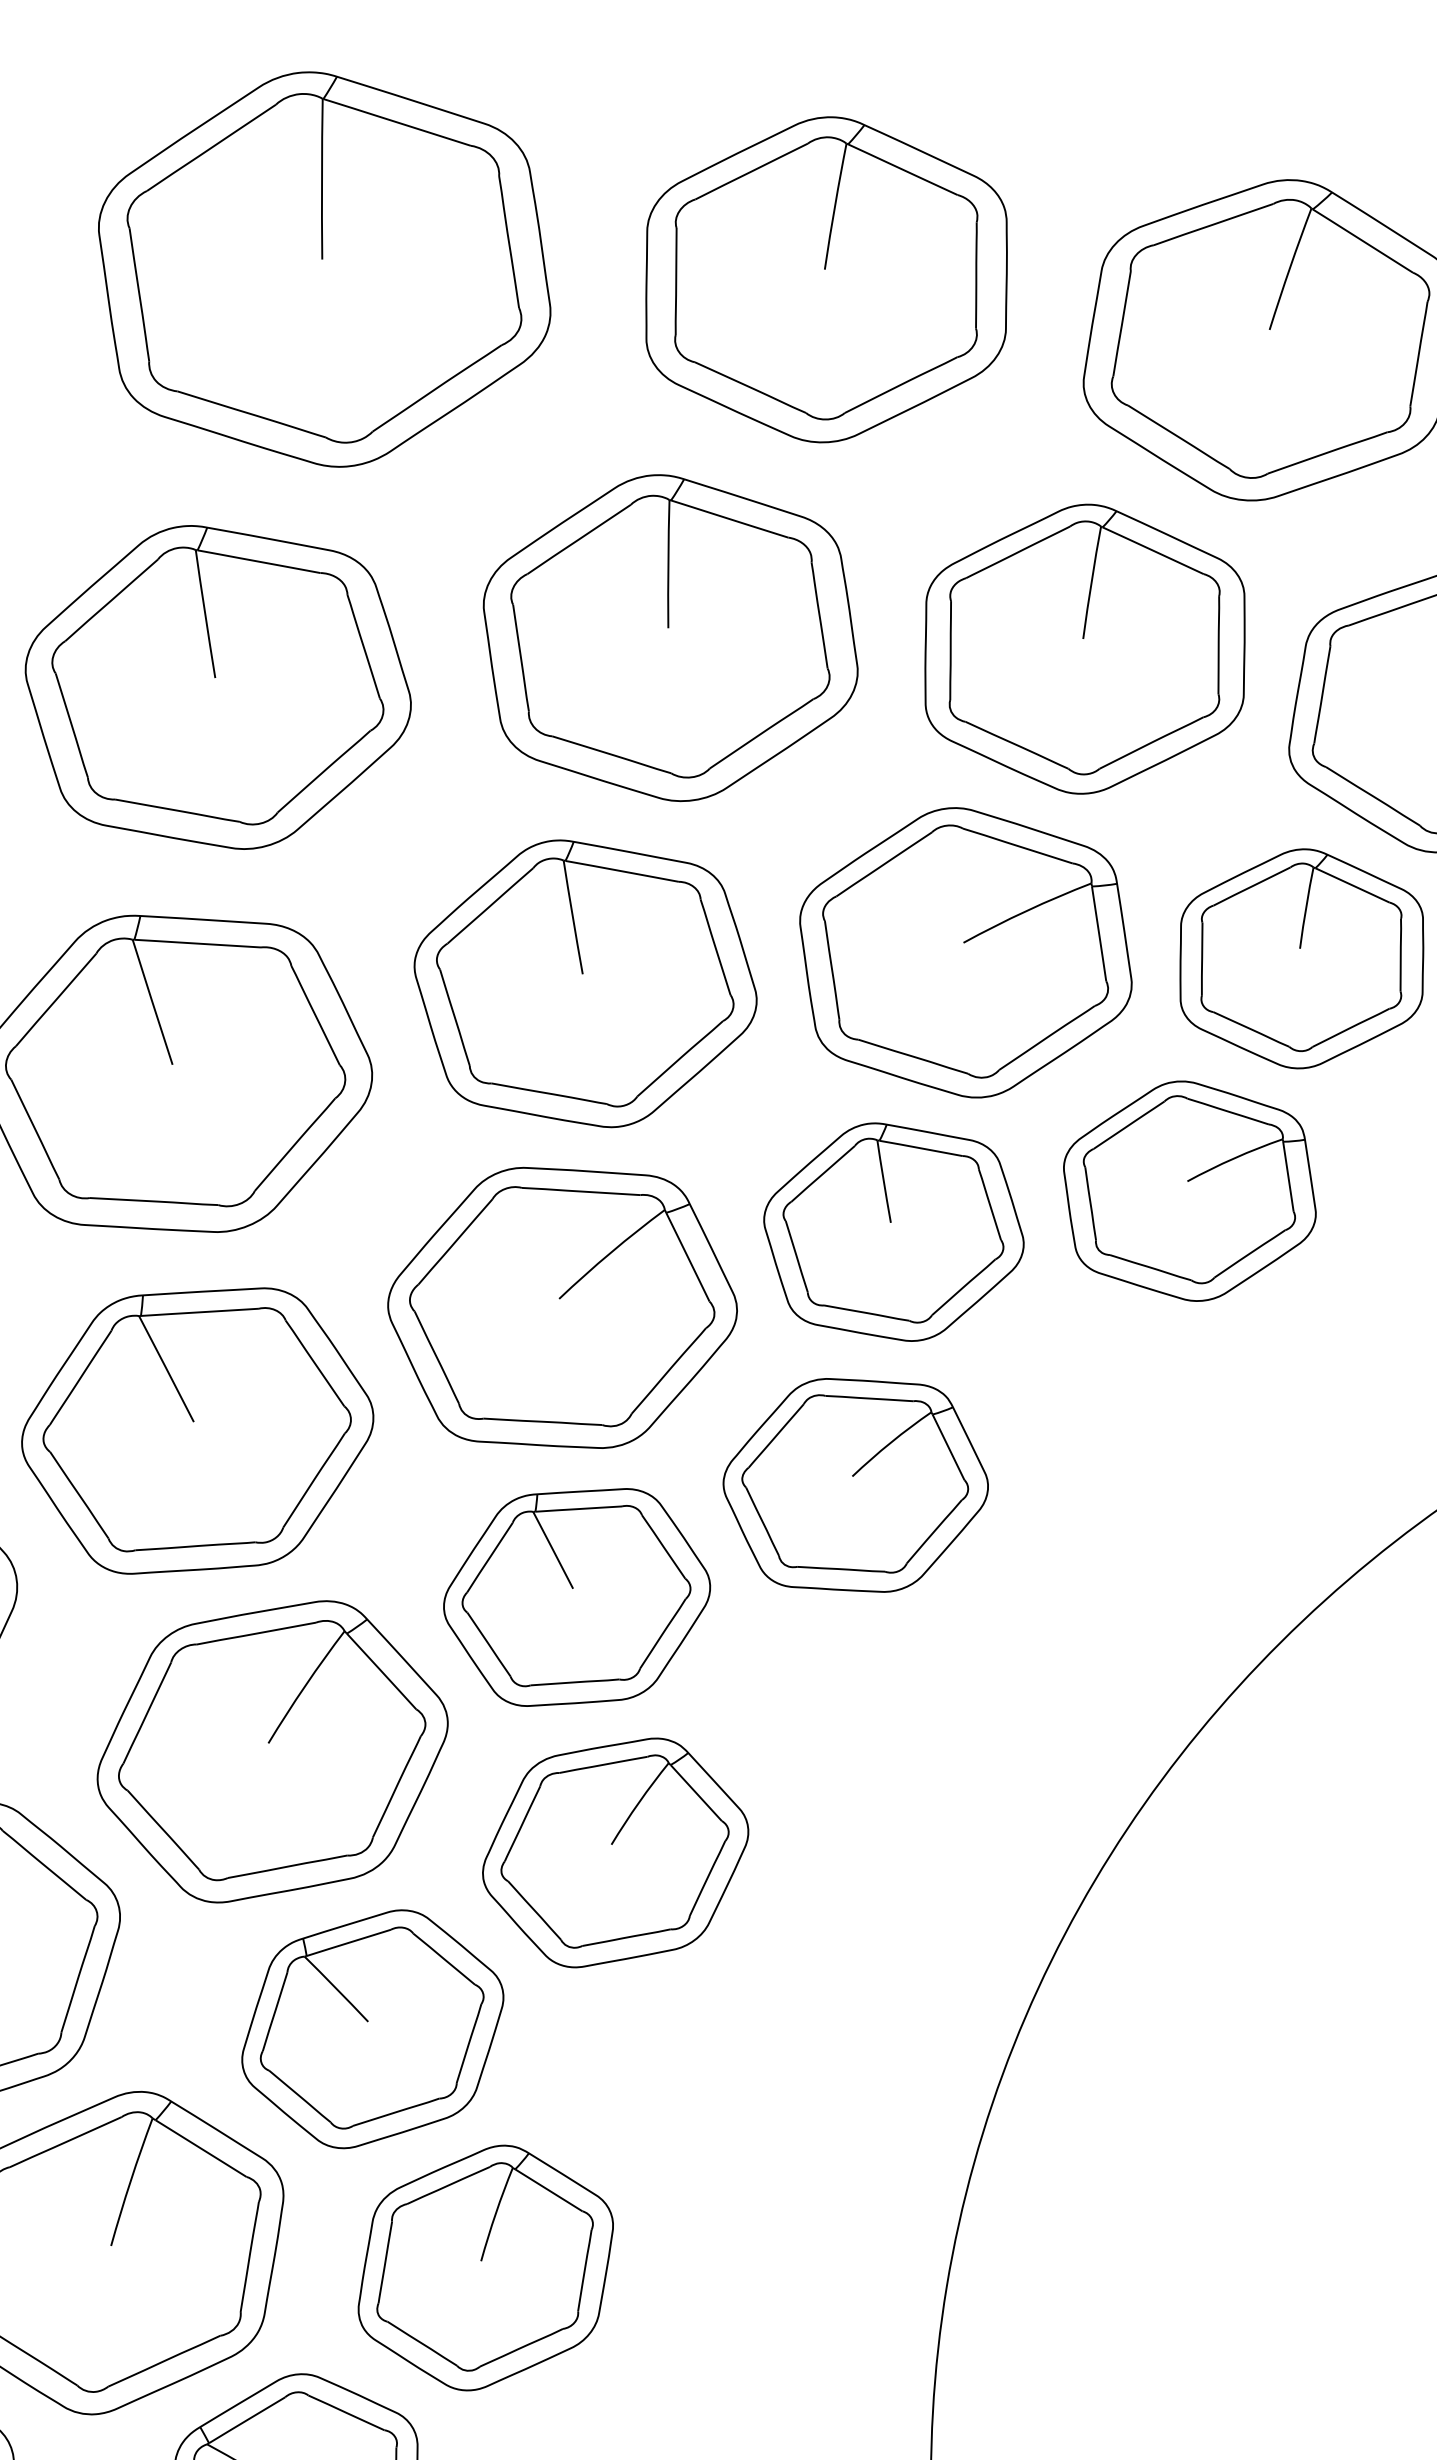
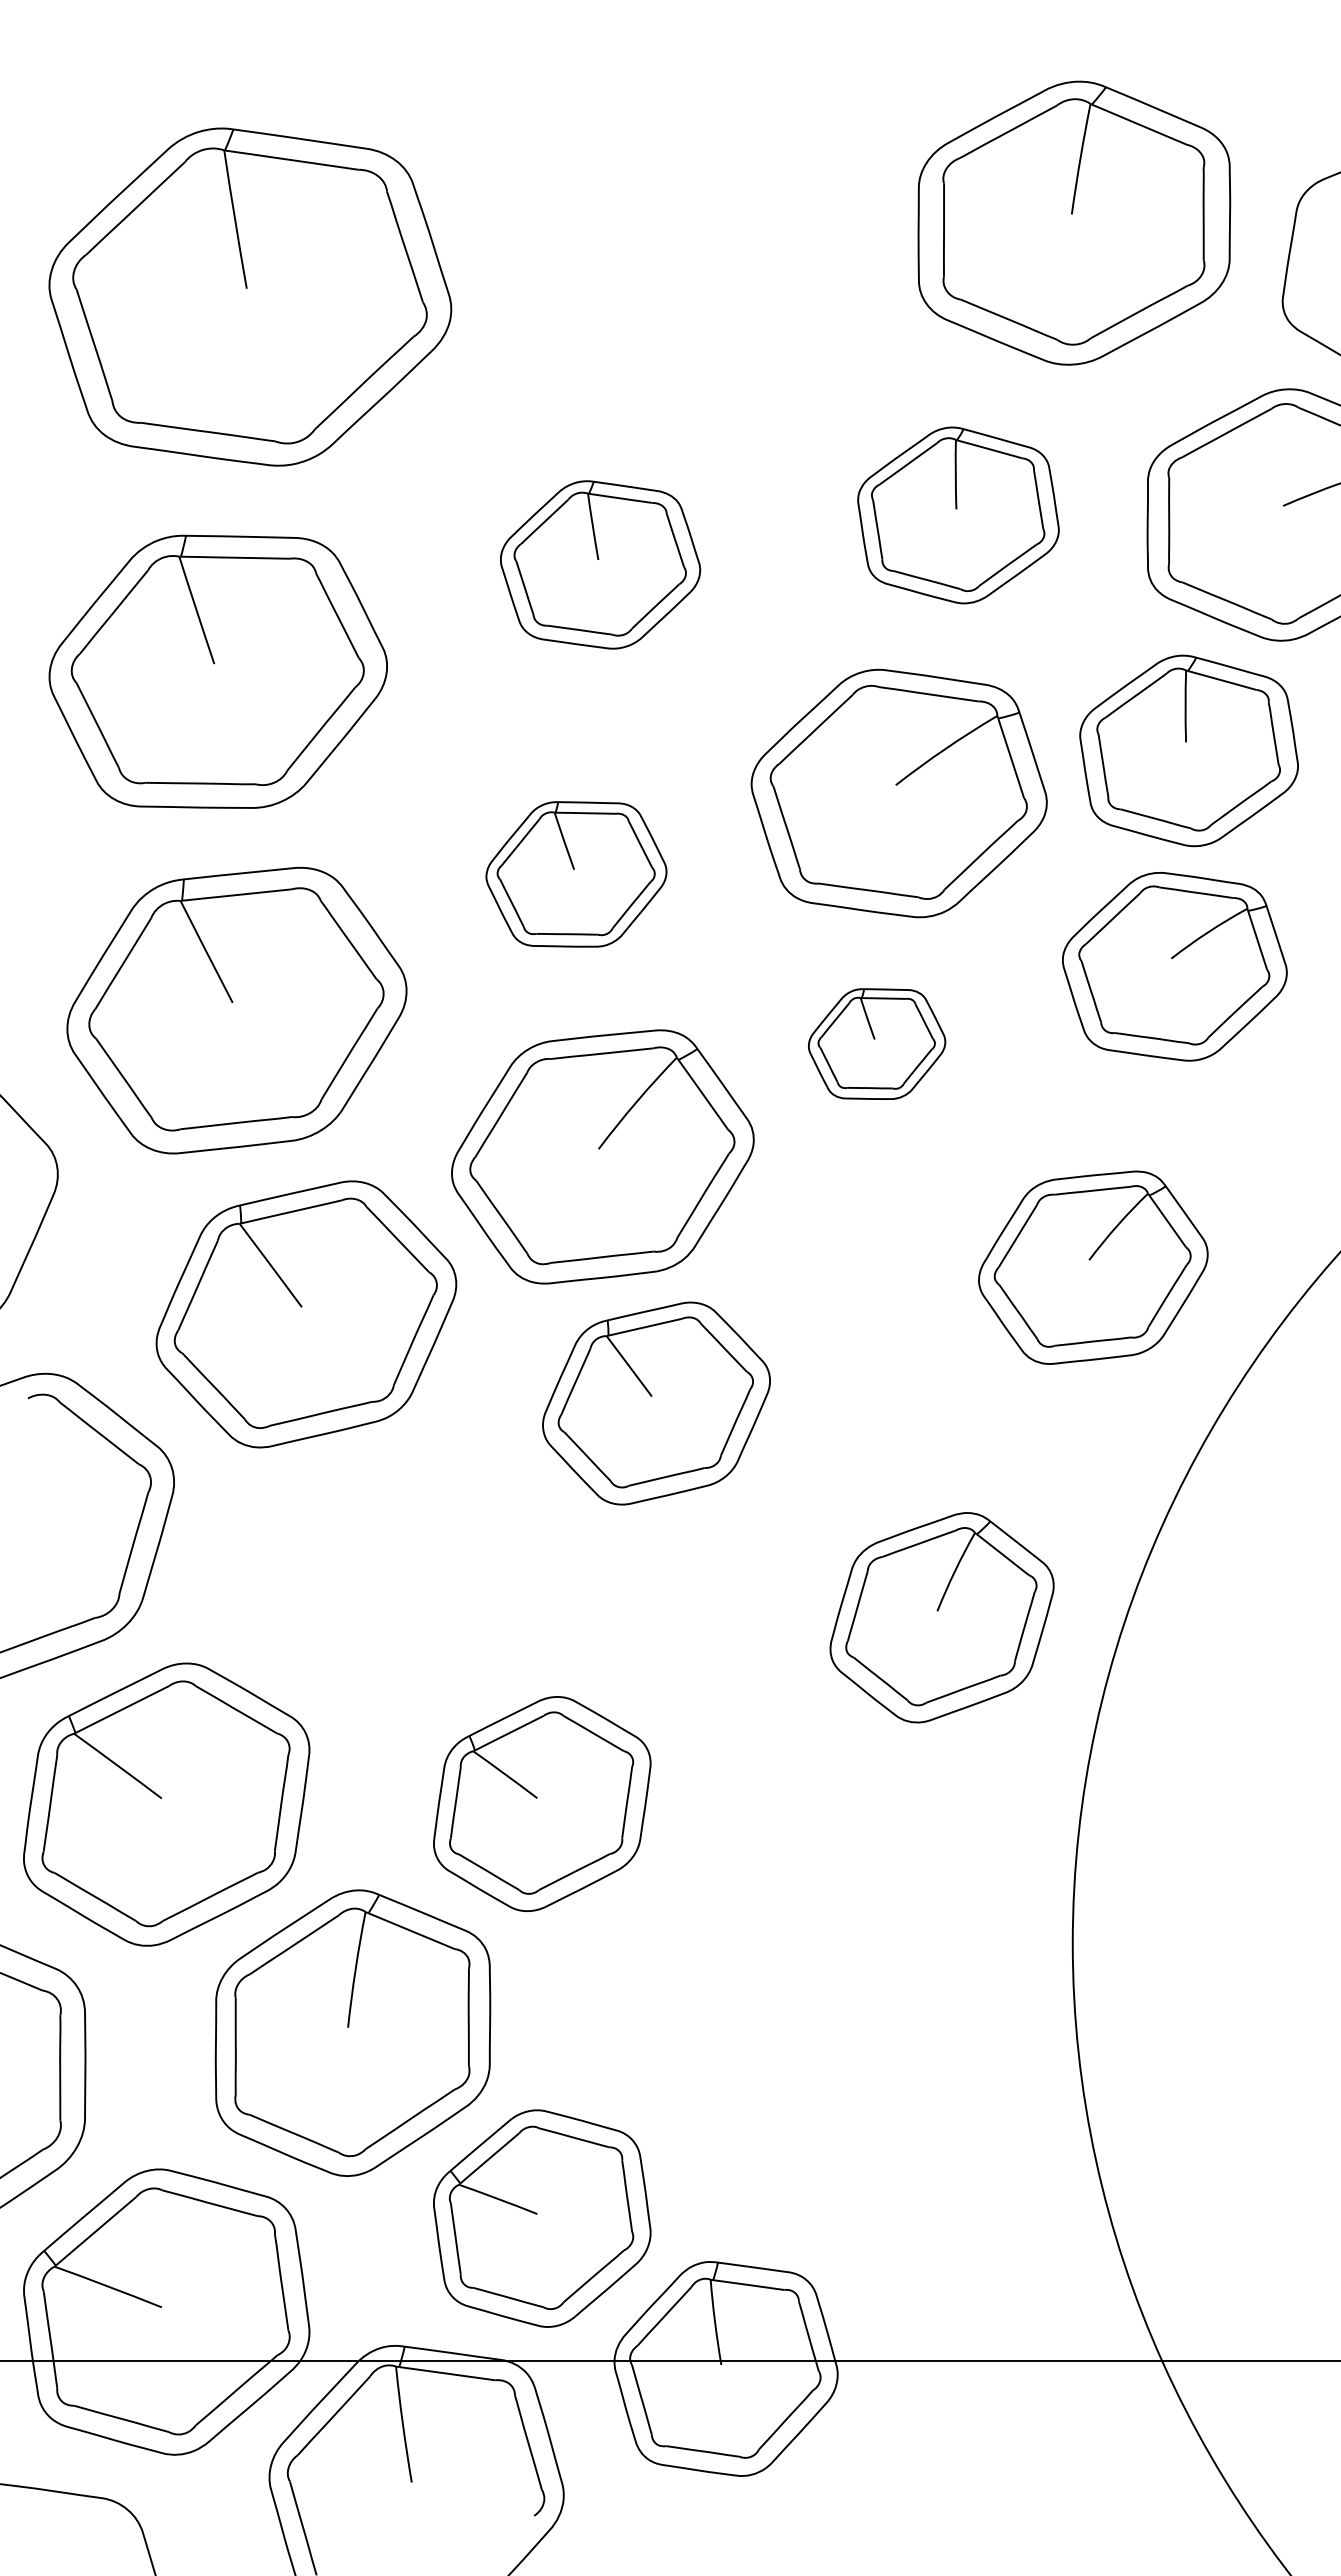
part: (826, 279) -> (683, 234), removed
part: (670, 637) -> (600, 564), size x0.6
part: (1085, 649) -> (958, 515), size x0.7
part: (585, 983) -> (576, 874), size x0.6
part: (1189, 1190) -> (1174, 966), moved
part: (893, 1231) -> (876, 1043), size x0.6
part: (855, 1485) -> (1093, 1267), moved
part: (272, 1751) -> (416, 1579), removed
part: (615, 1852) -> (941, 1617), moved
part: (485, 2268) -> (673, 1993), removed

